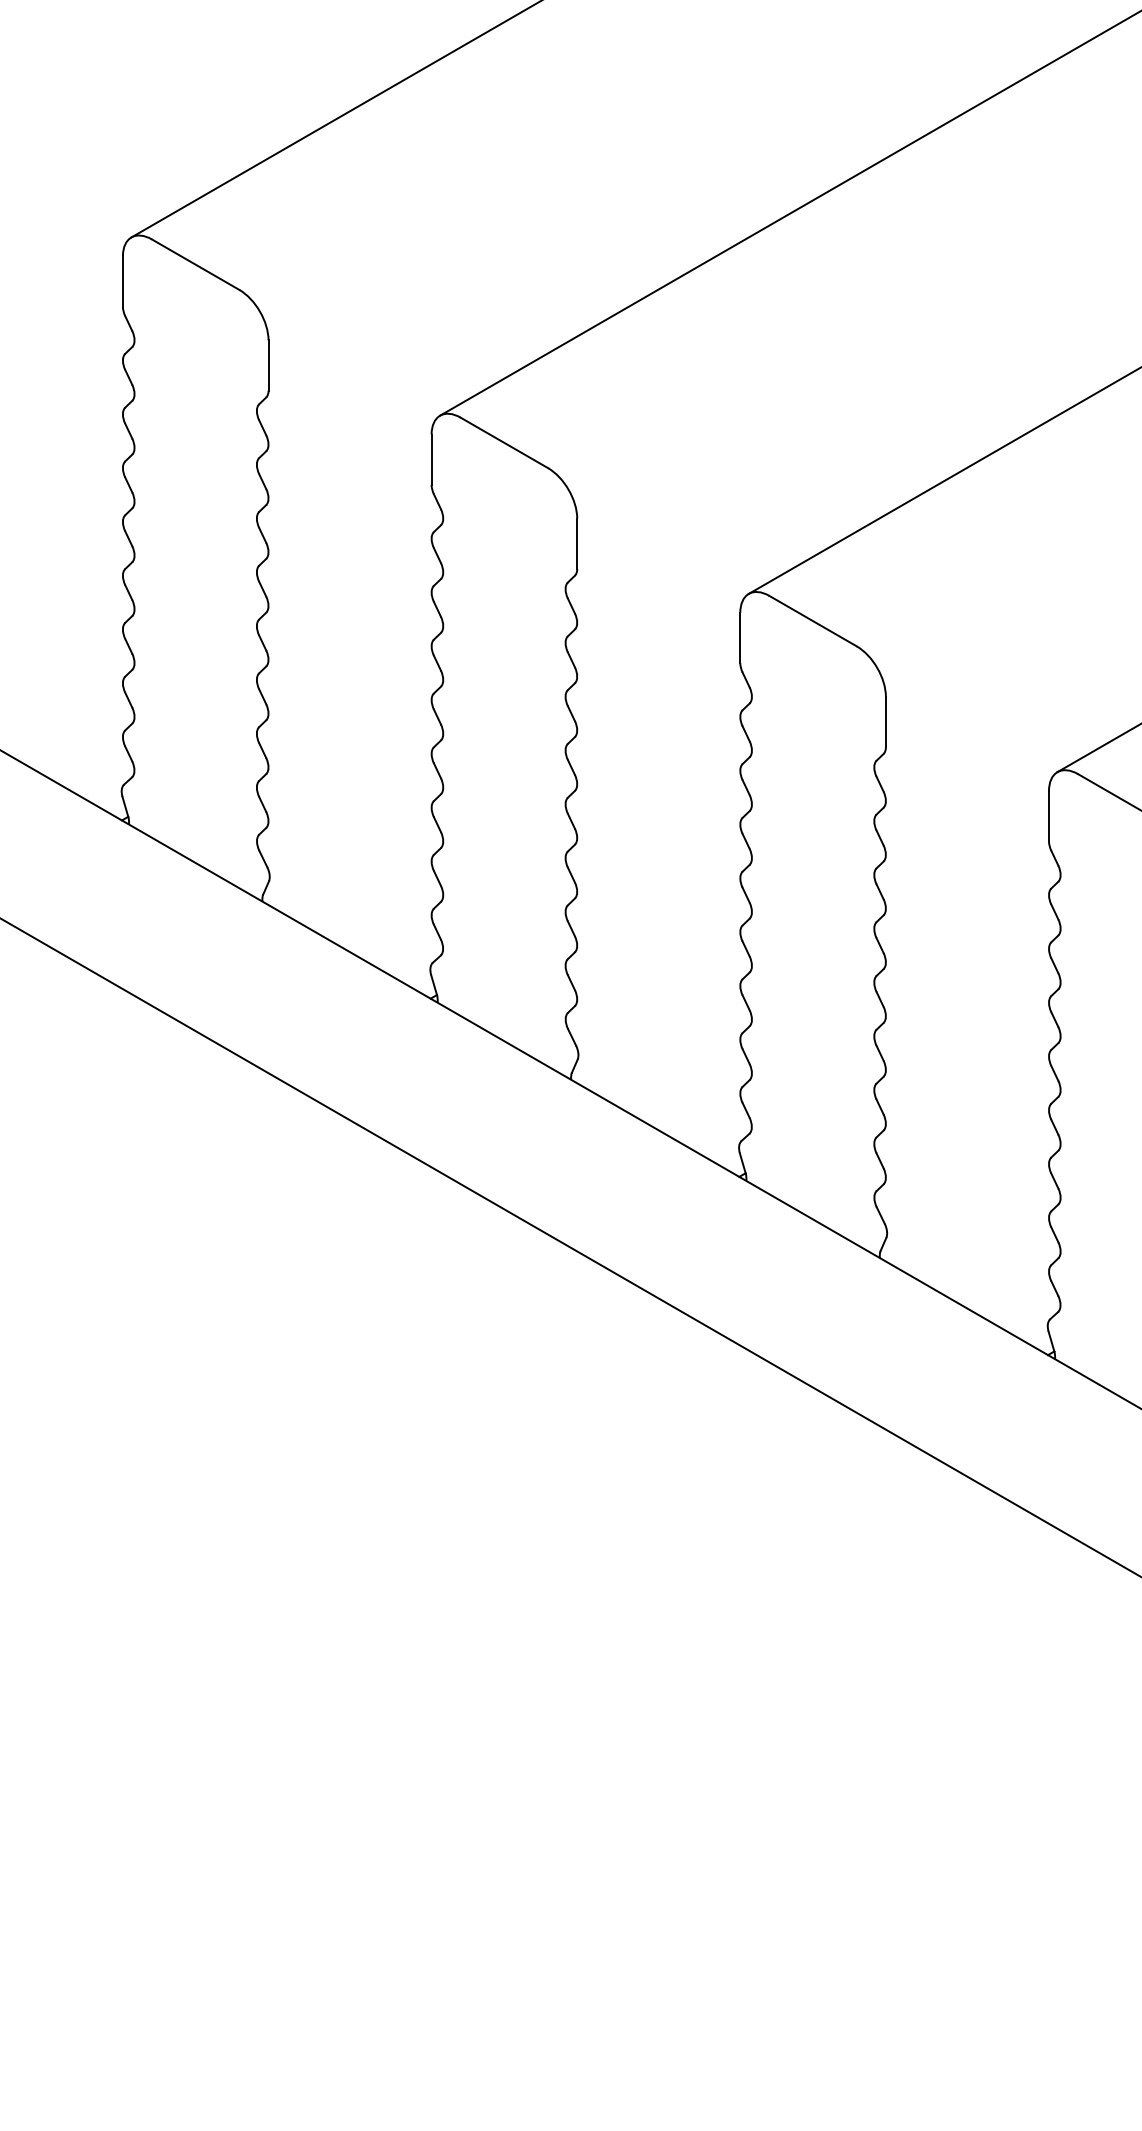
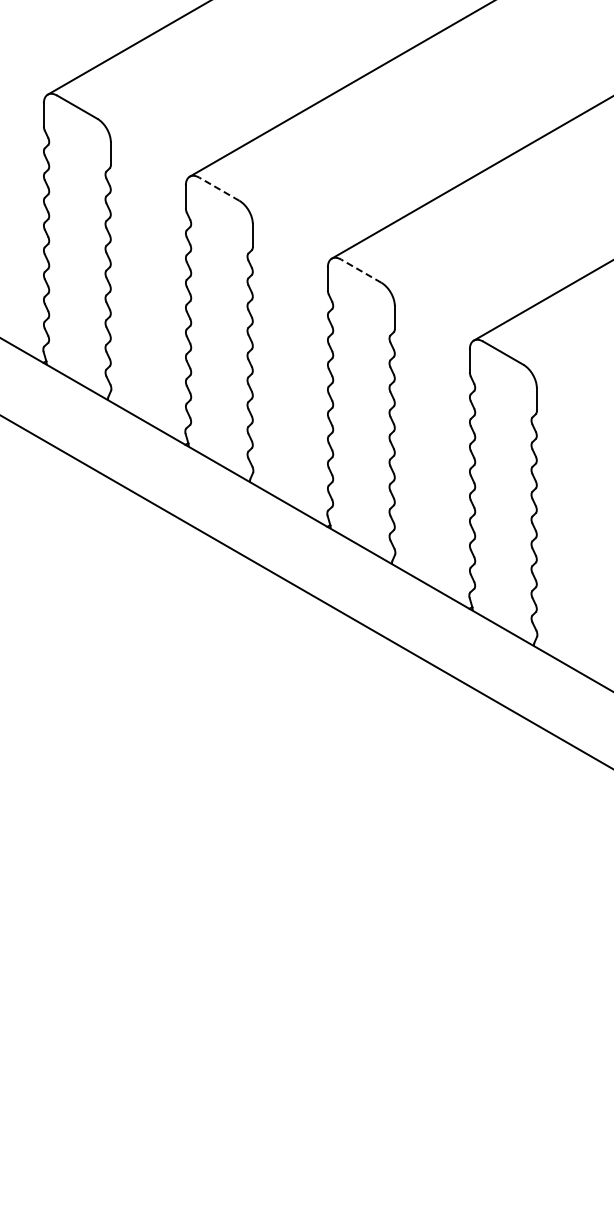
line: (502, 441) -> (218, 188), solid -> dashed
line: (811, 619) -> (360, 270), solid -> dashed

